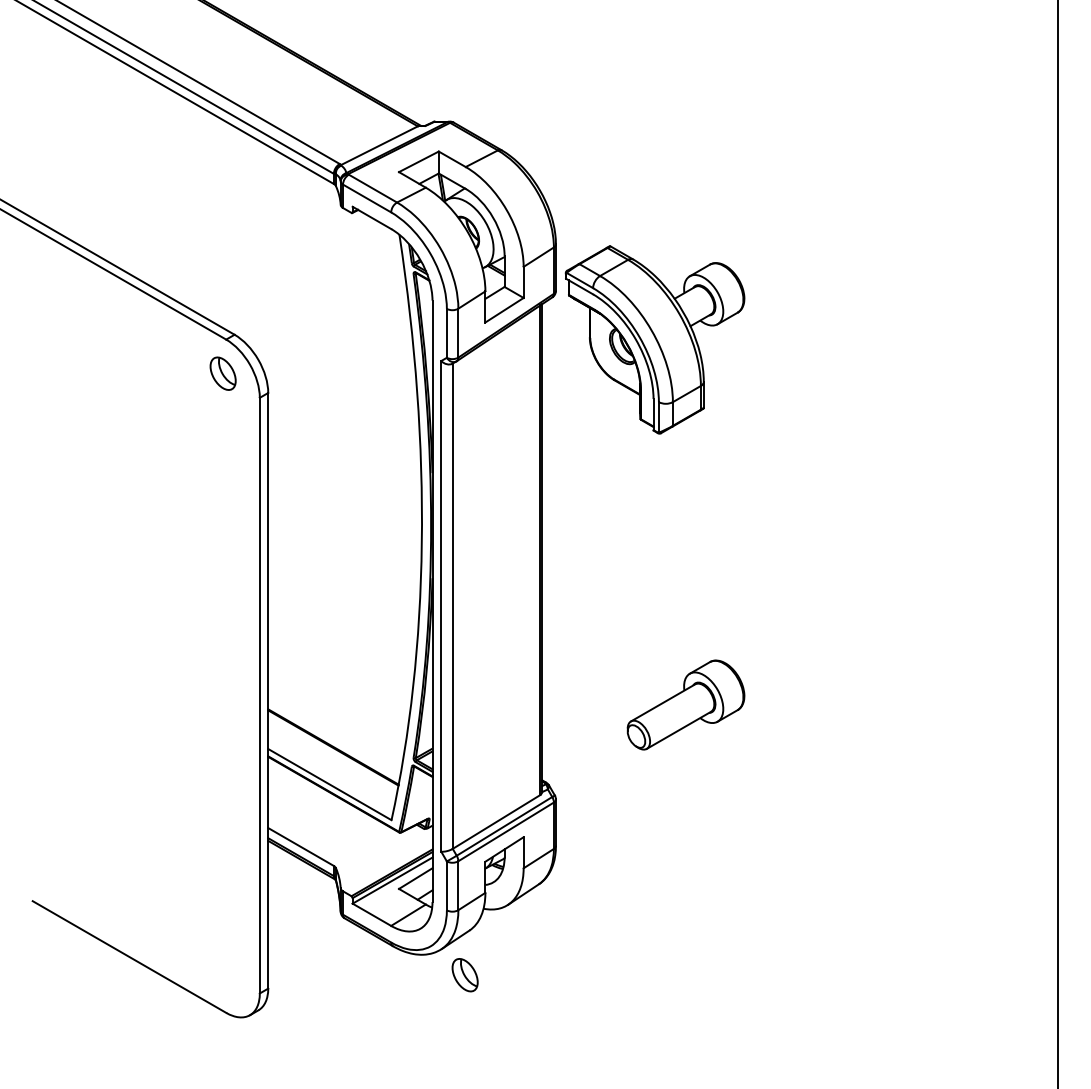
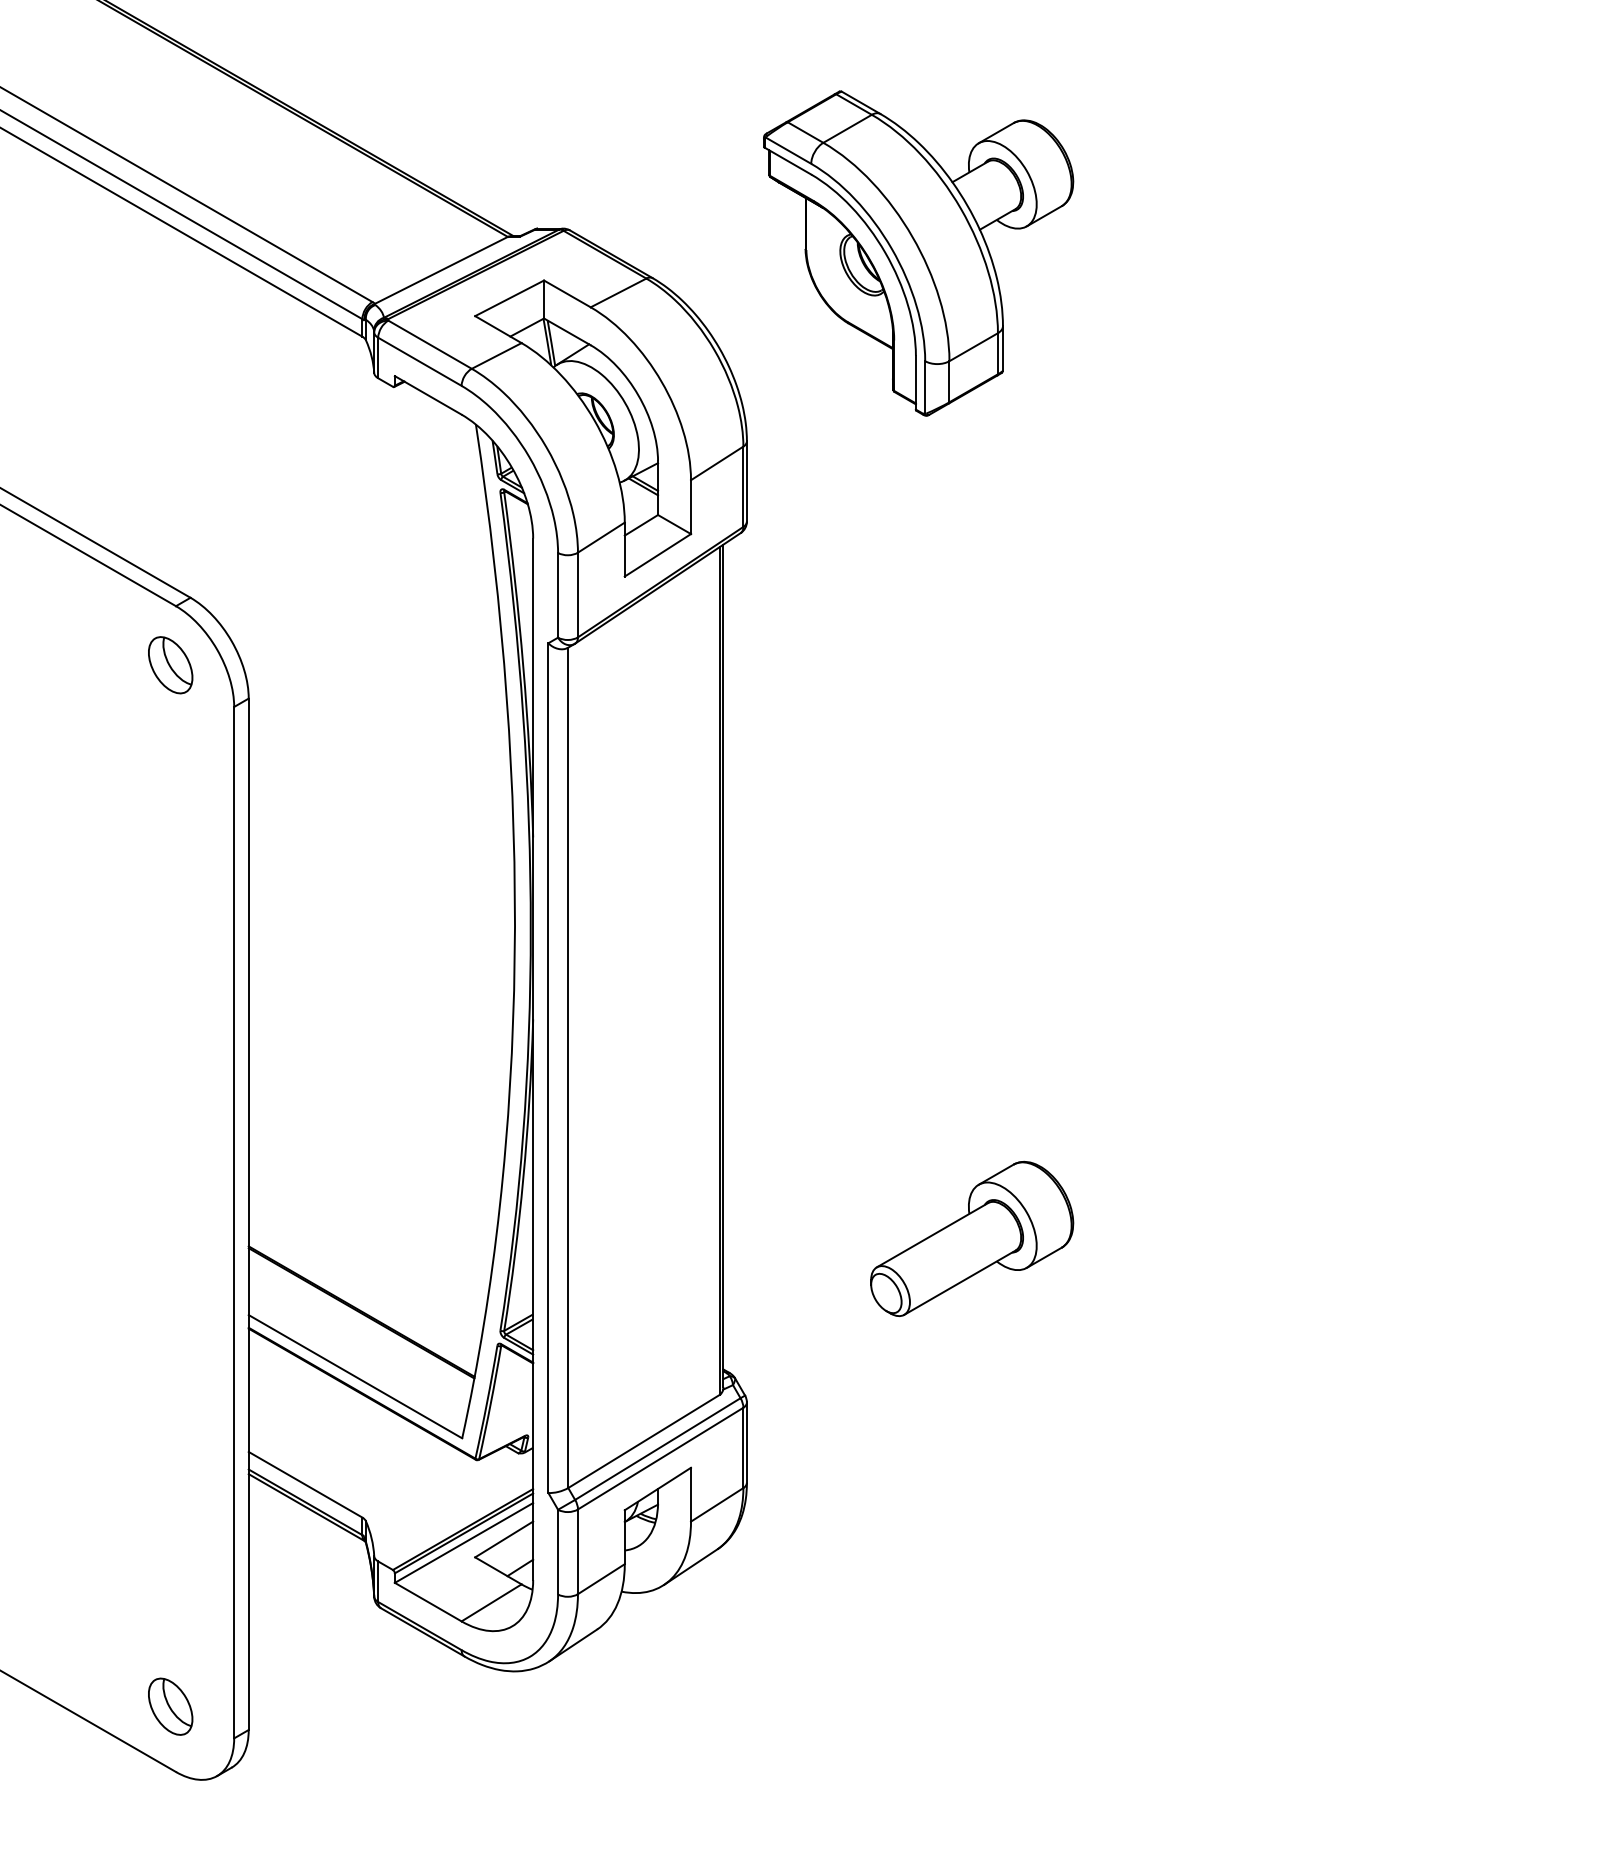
part: (654, 339) -> (917, 252), moved
part: (464, 975) -> (169, 1707), moved

